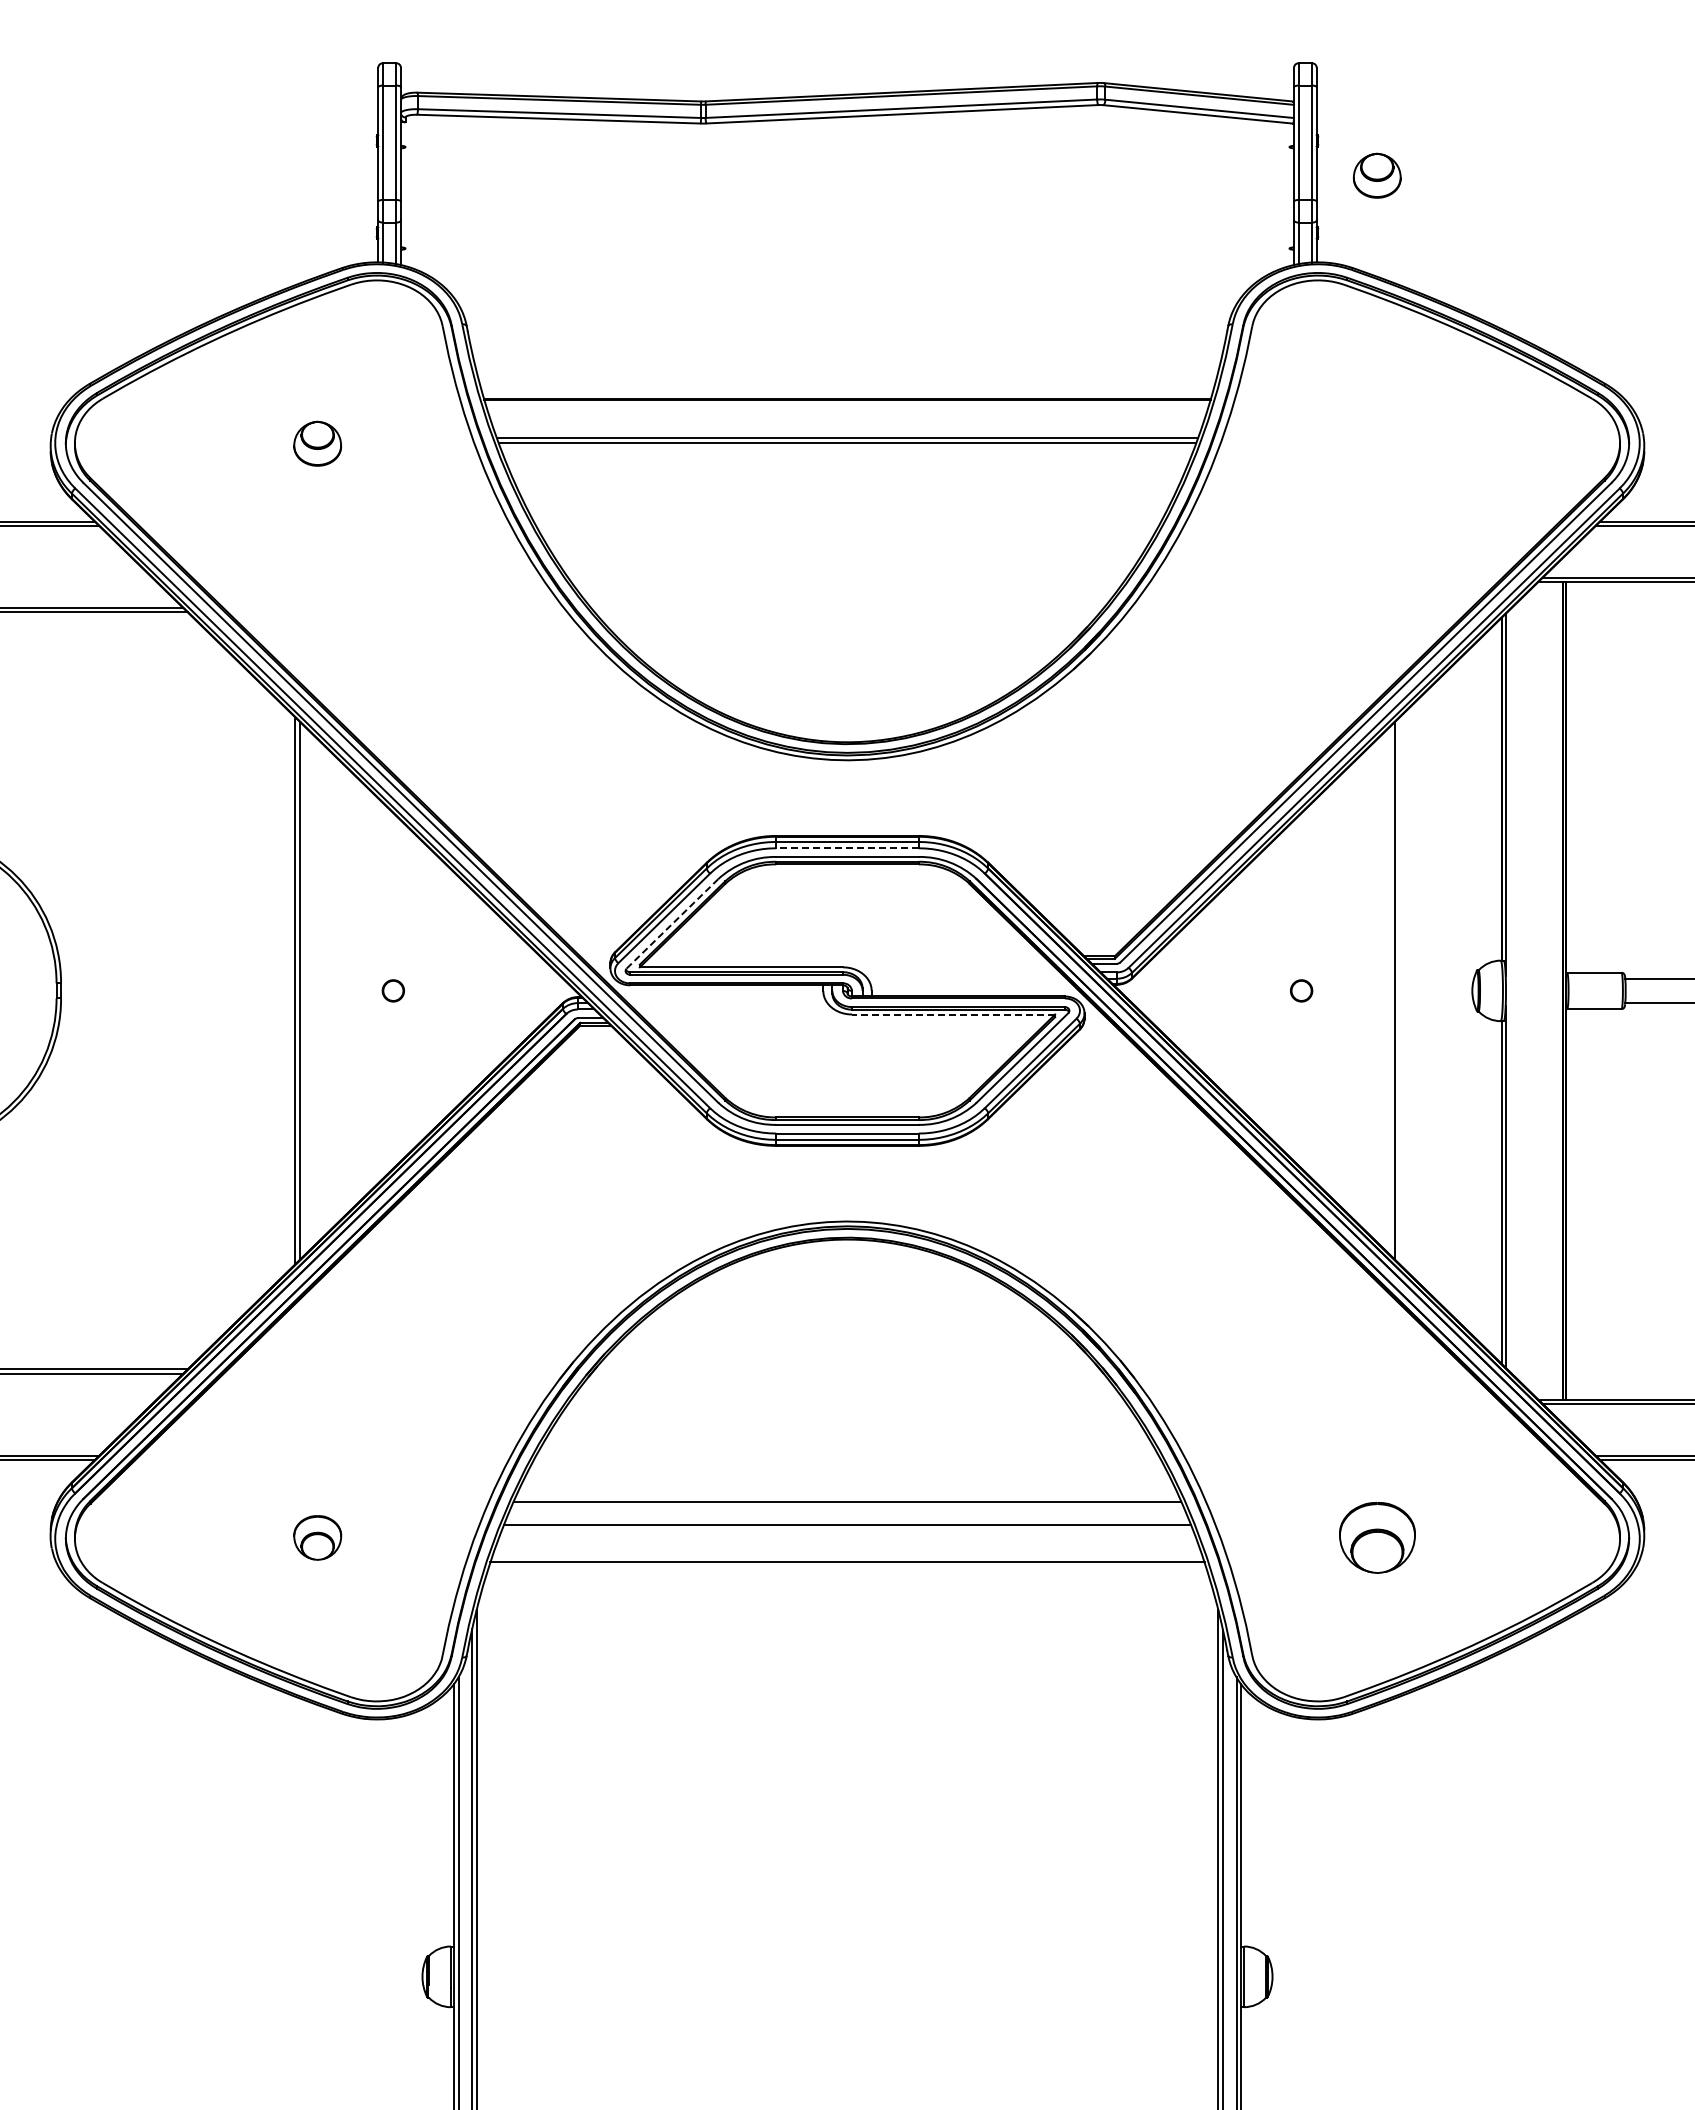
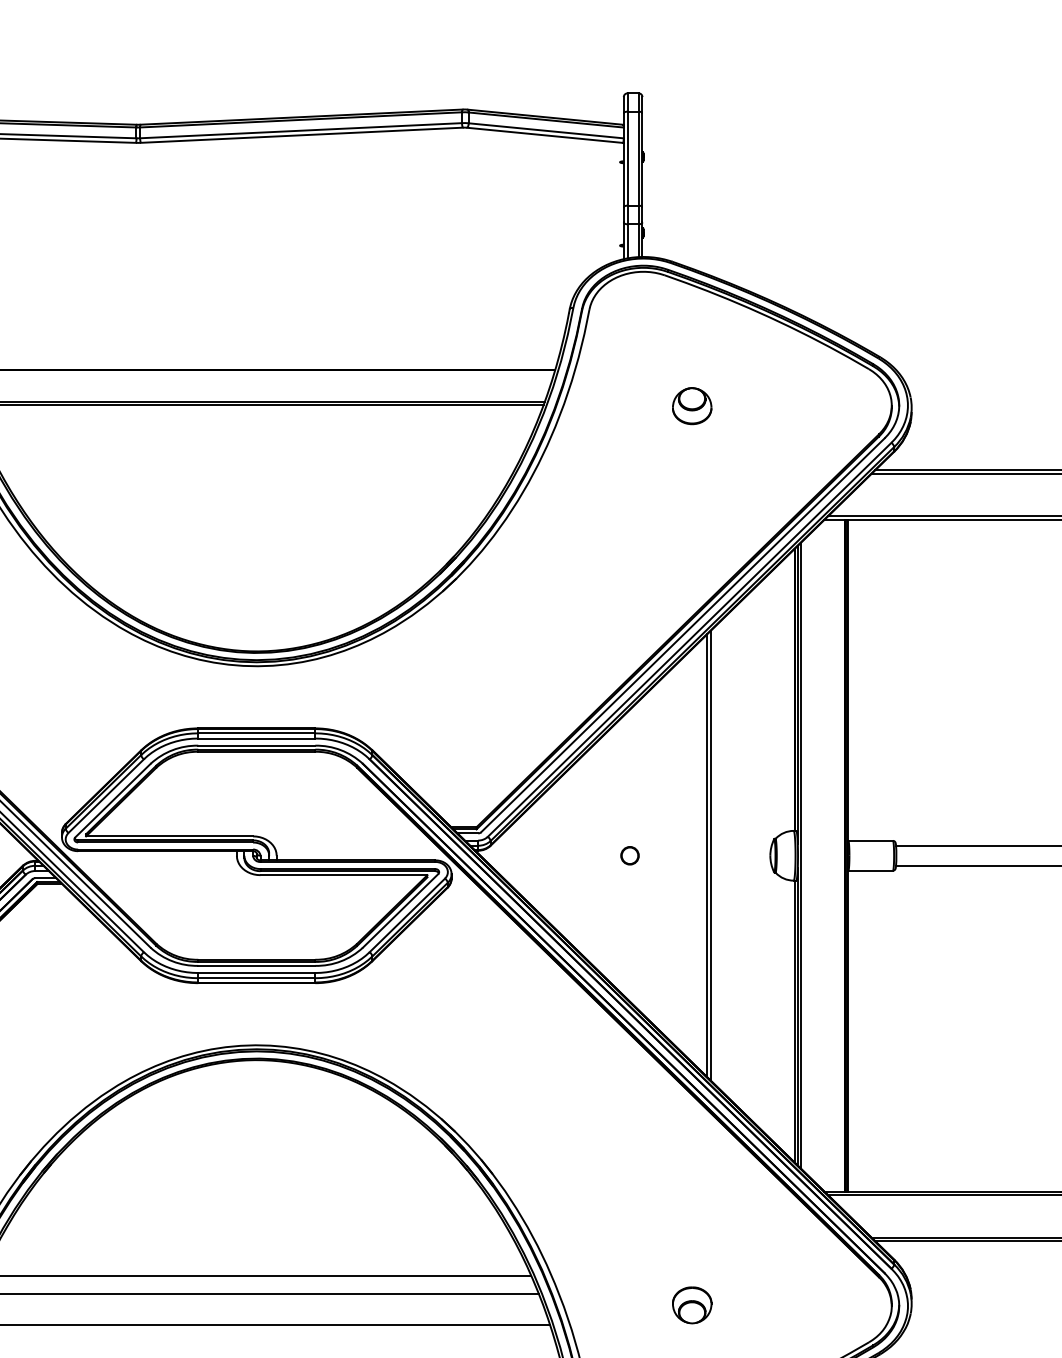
part: (1377, 175) -> (692, 405), moved
line: (847, 848) -> (256, 738), dashed -> solid
line: (672, 924) -> (112, 801), dashed -> solid
line: (1399, 990) -> (710, 855), added
line: (1509, 990) -> (800, 855), added
line: (953, 1014) -> (343, 875), dashed -> solid
part: (1376, 1537) -> (691, 1305), size x0.62

